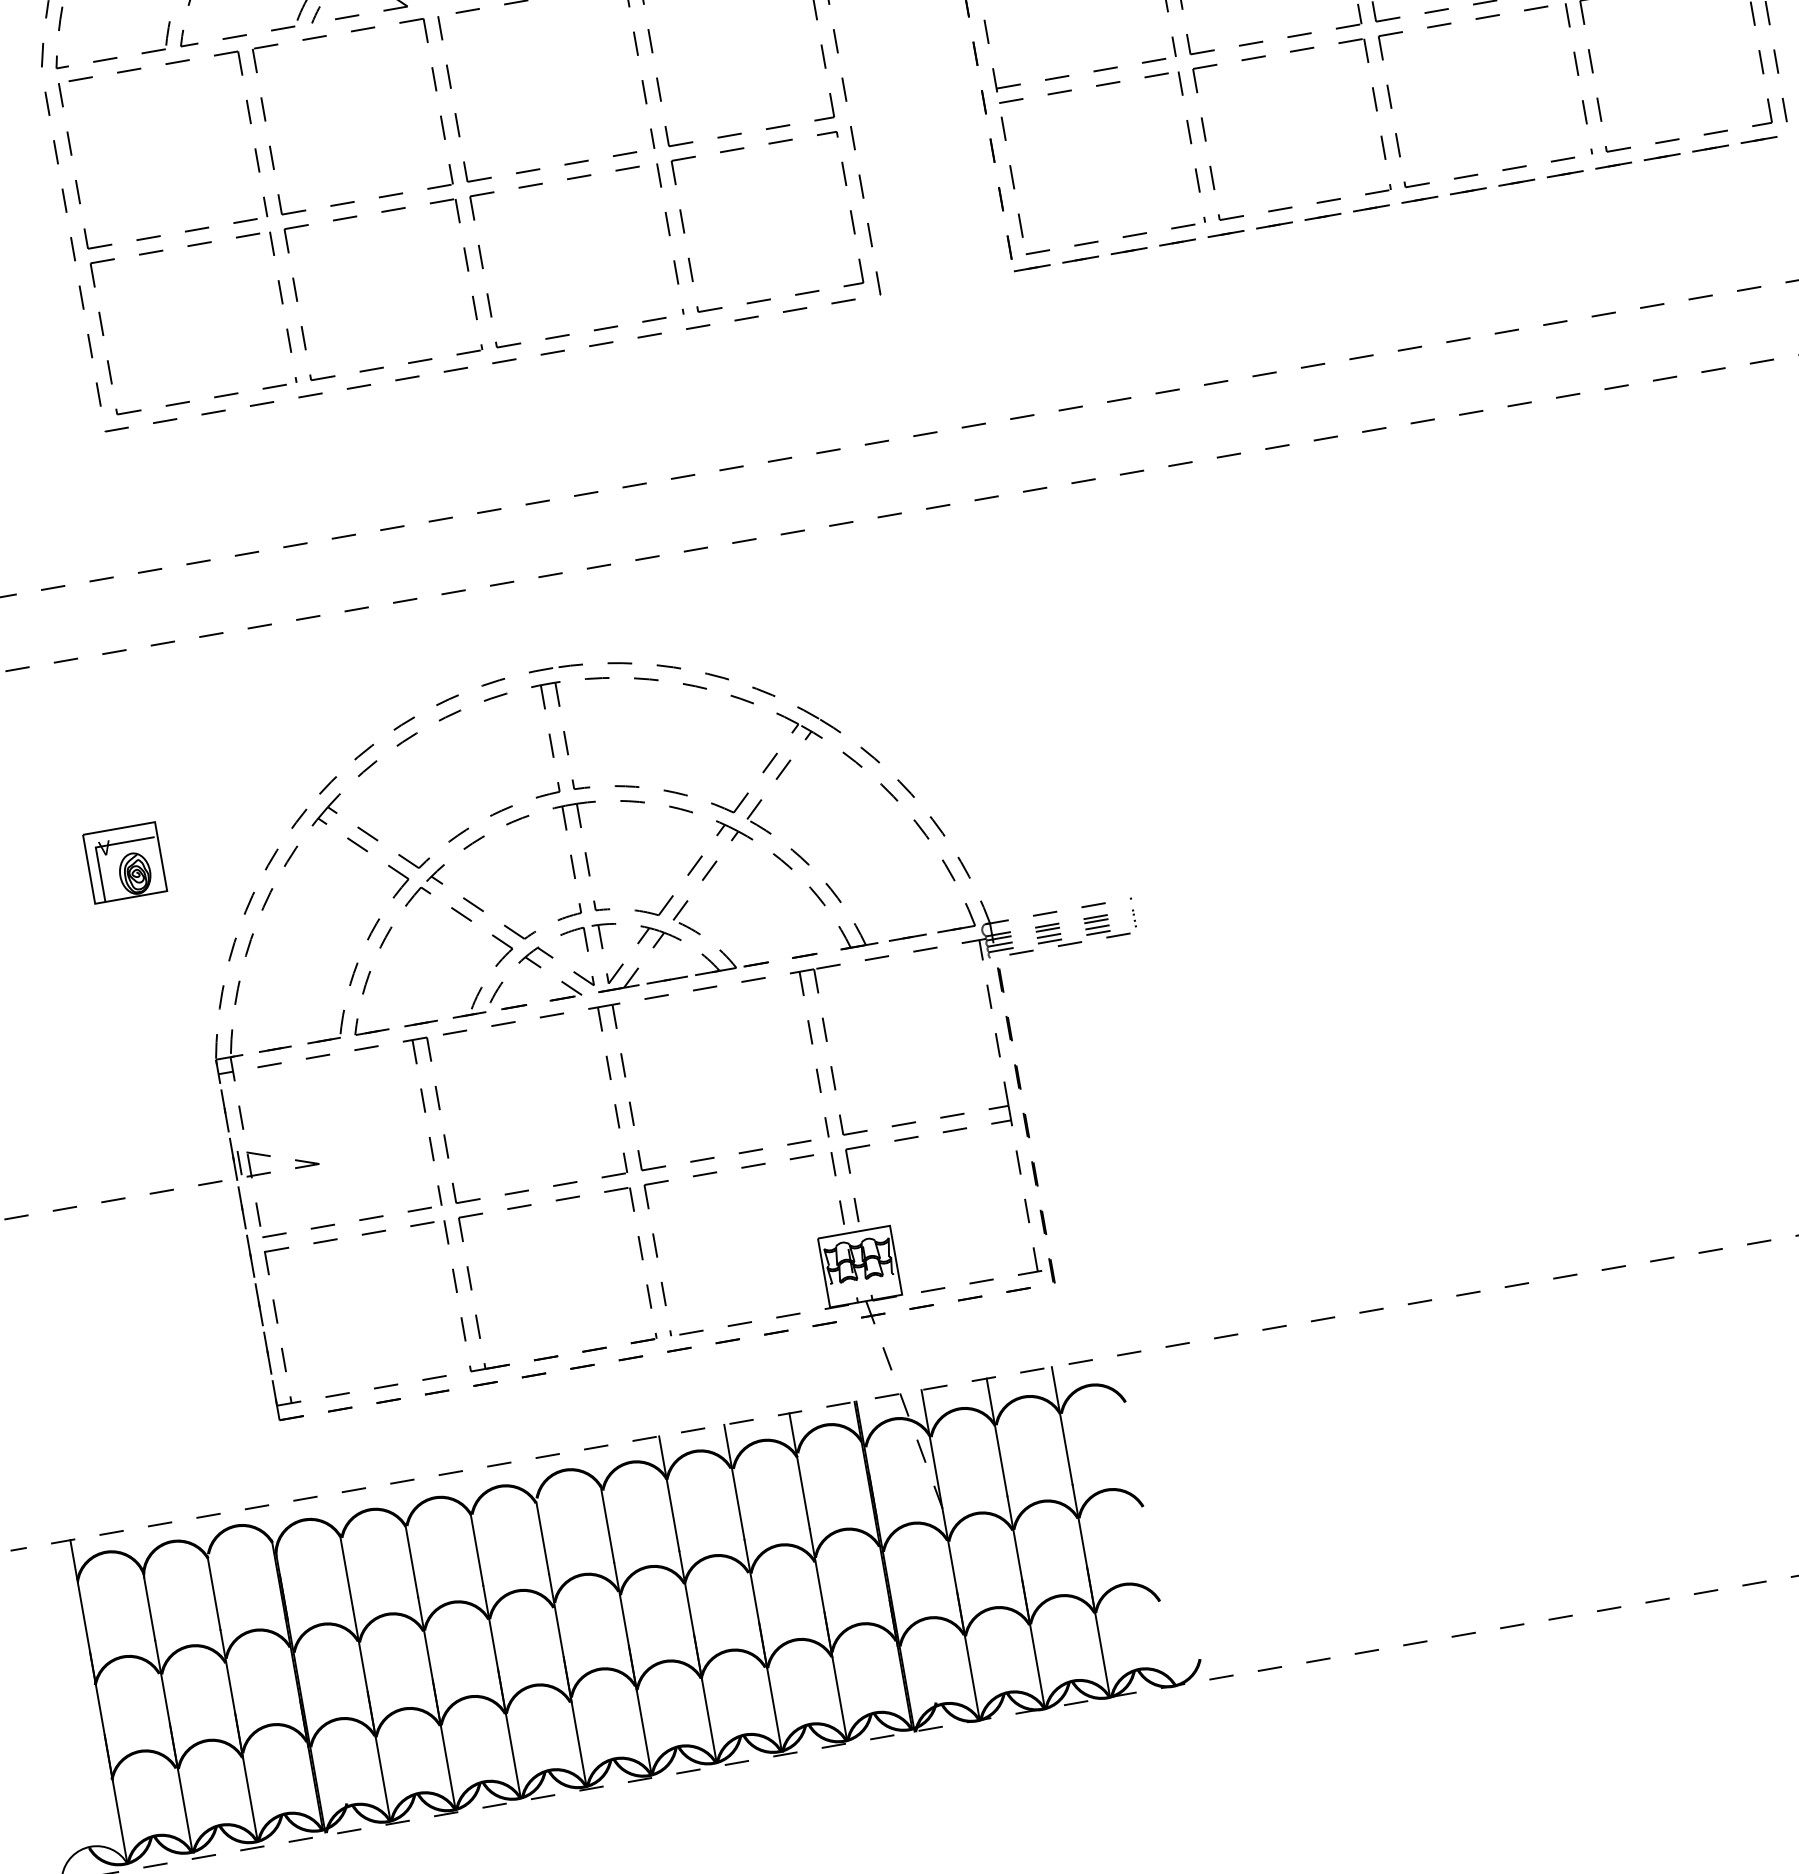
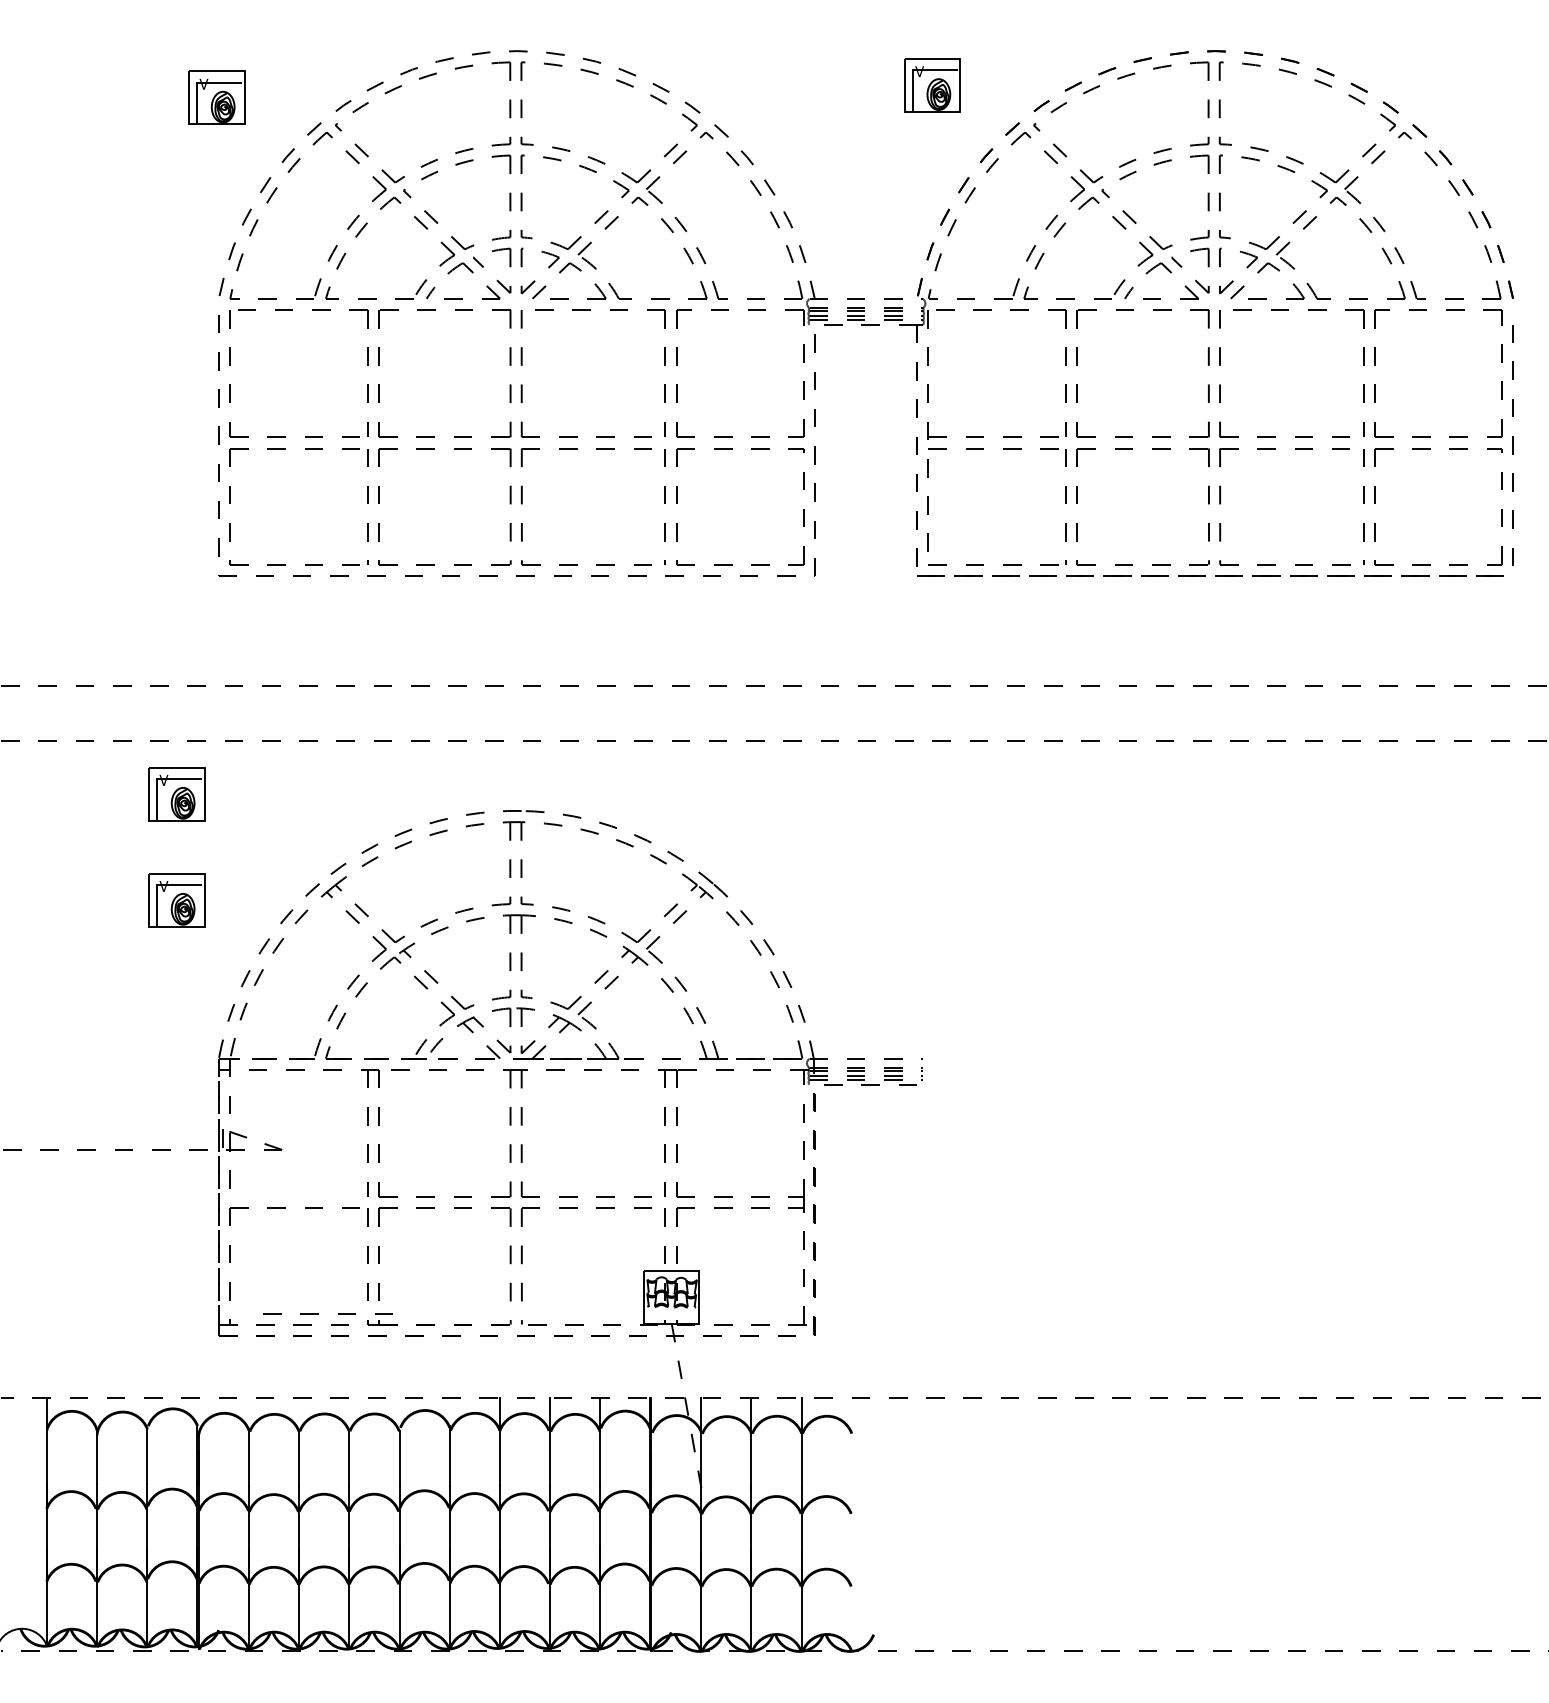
part: (100, 725) -> (176, 794), added
line: (334, 1223) -> (318, 1313), moved

